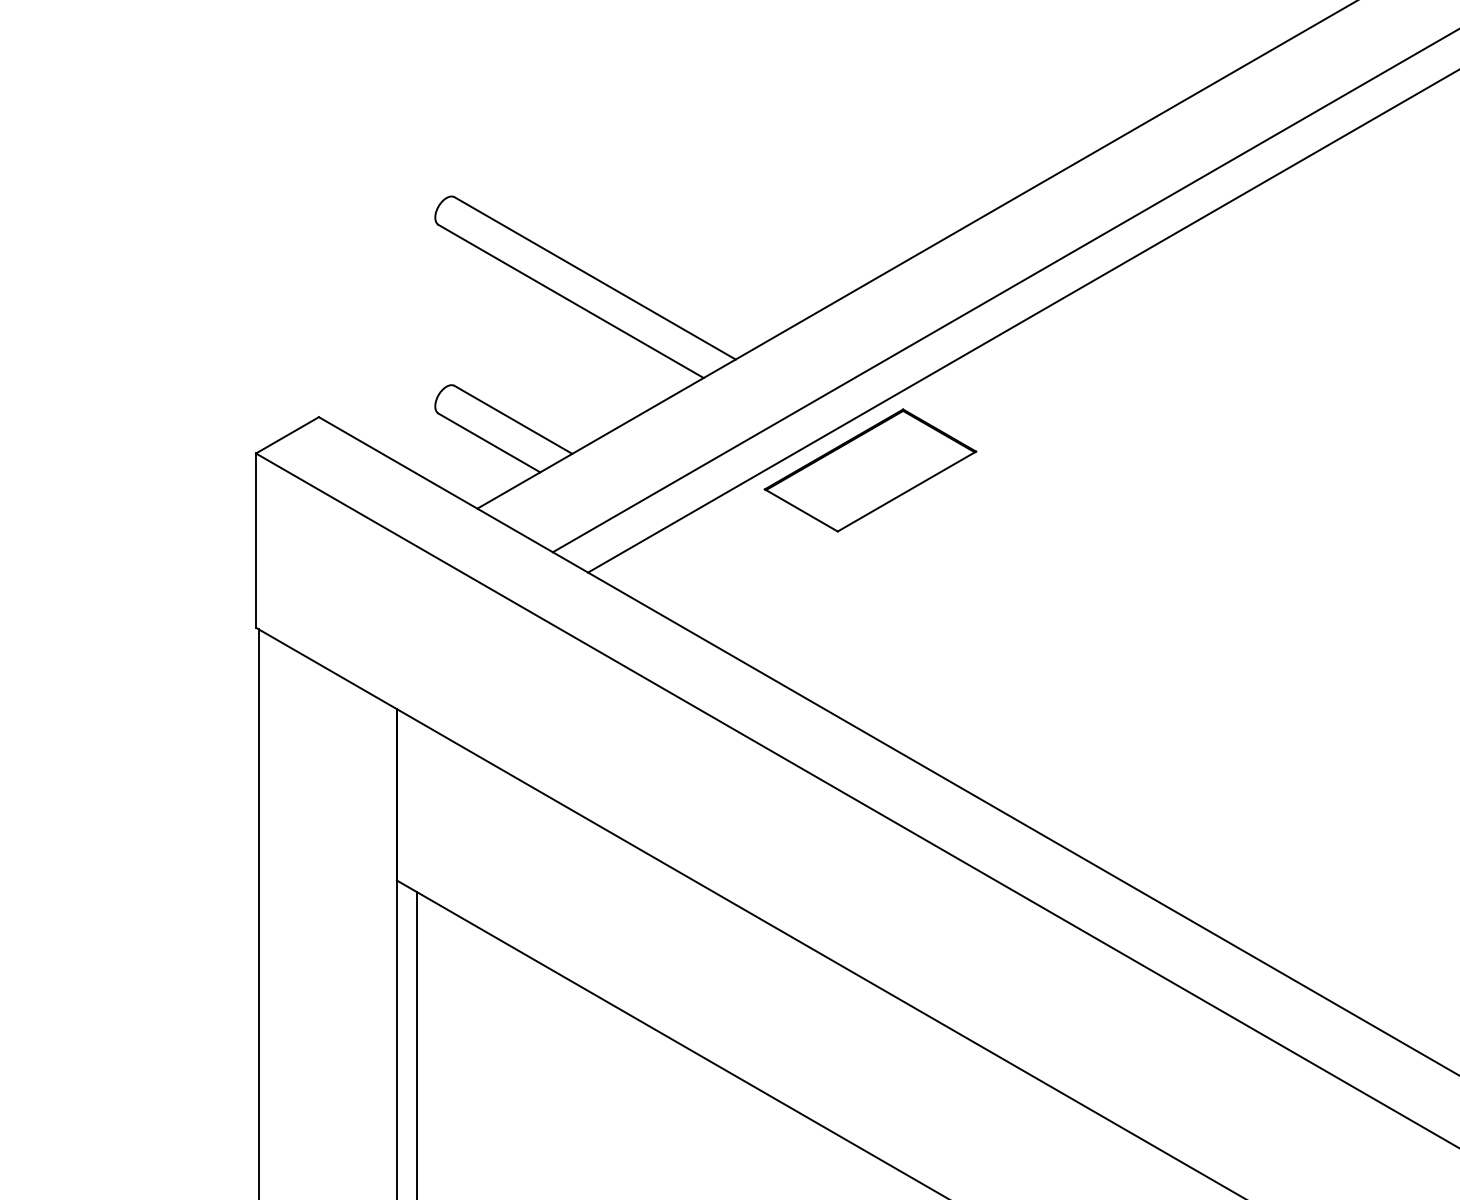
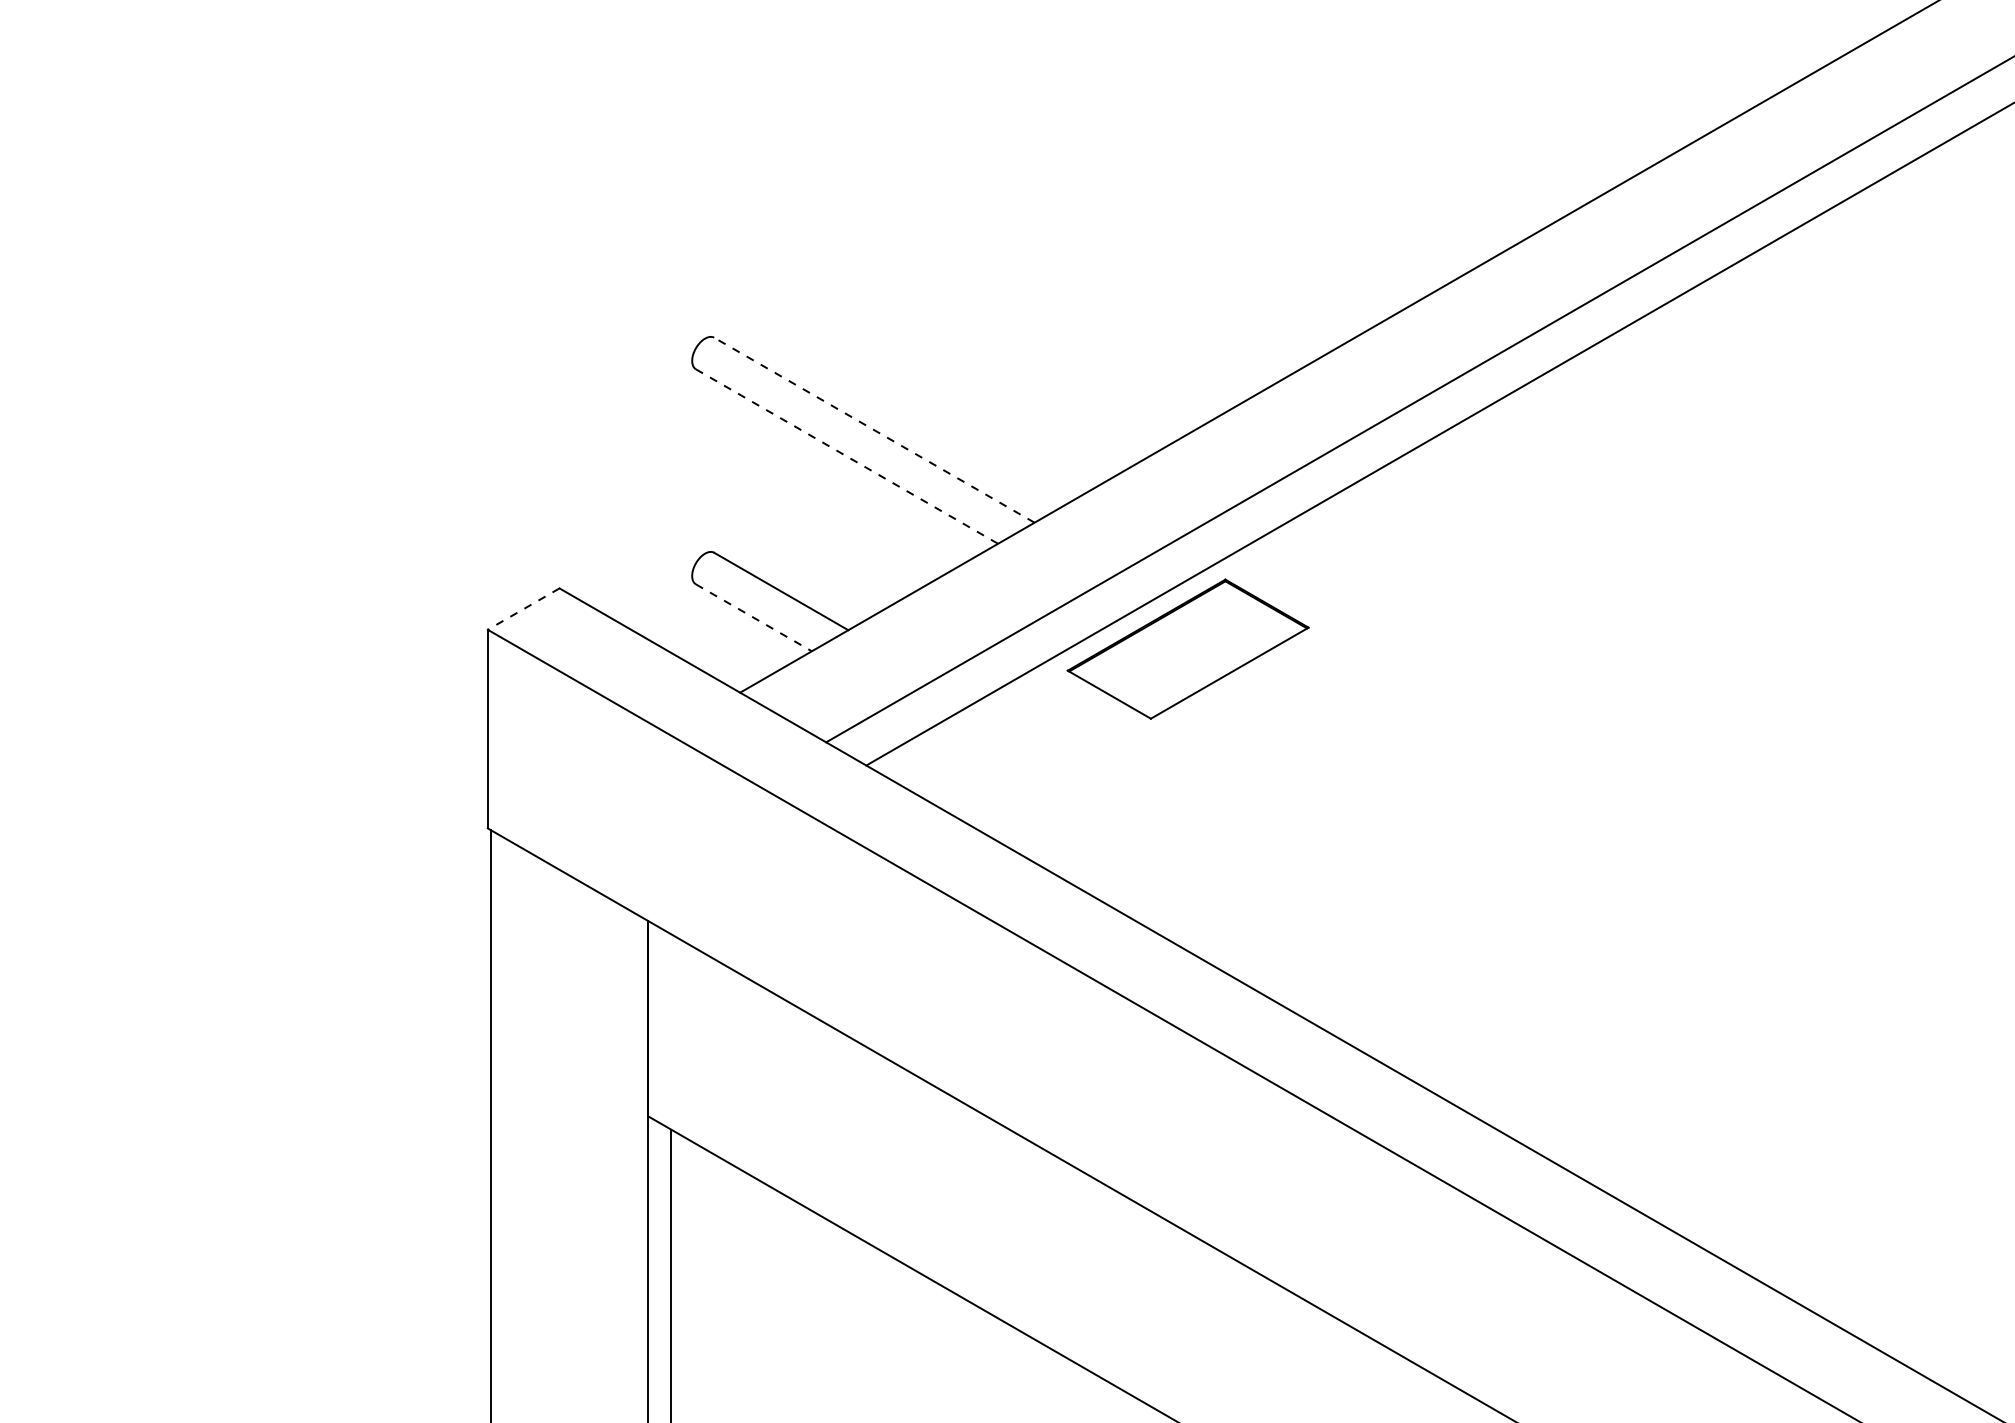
line: (595, 278) -> (874, 430), solid -> dashed
line: (571, 301) -> (847, 456), solid -> dashed
line: (287, 435) -> (523, 609), solid -> dashed
line: (489, 442) -> (753, 617), solid -> dashed

